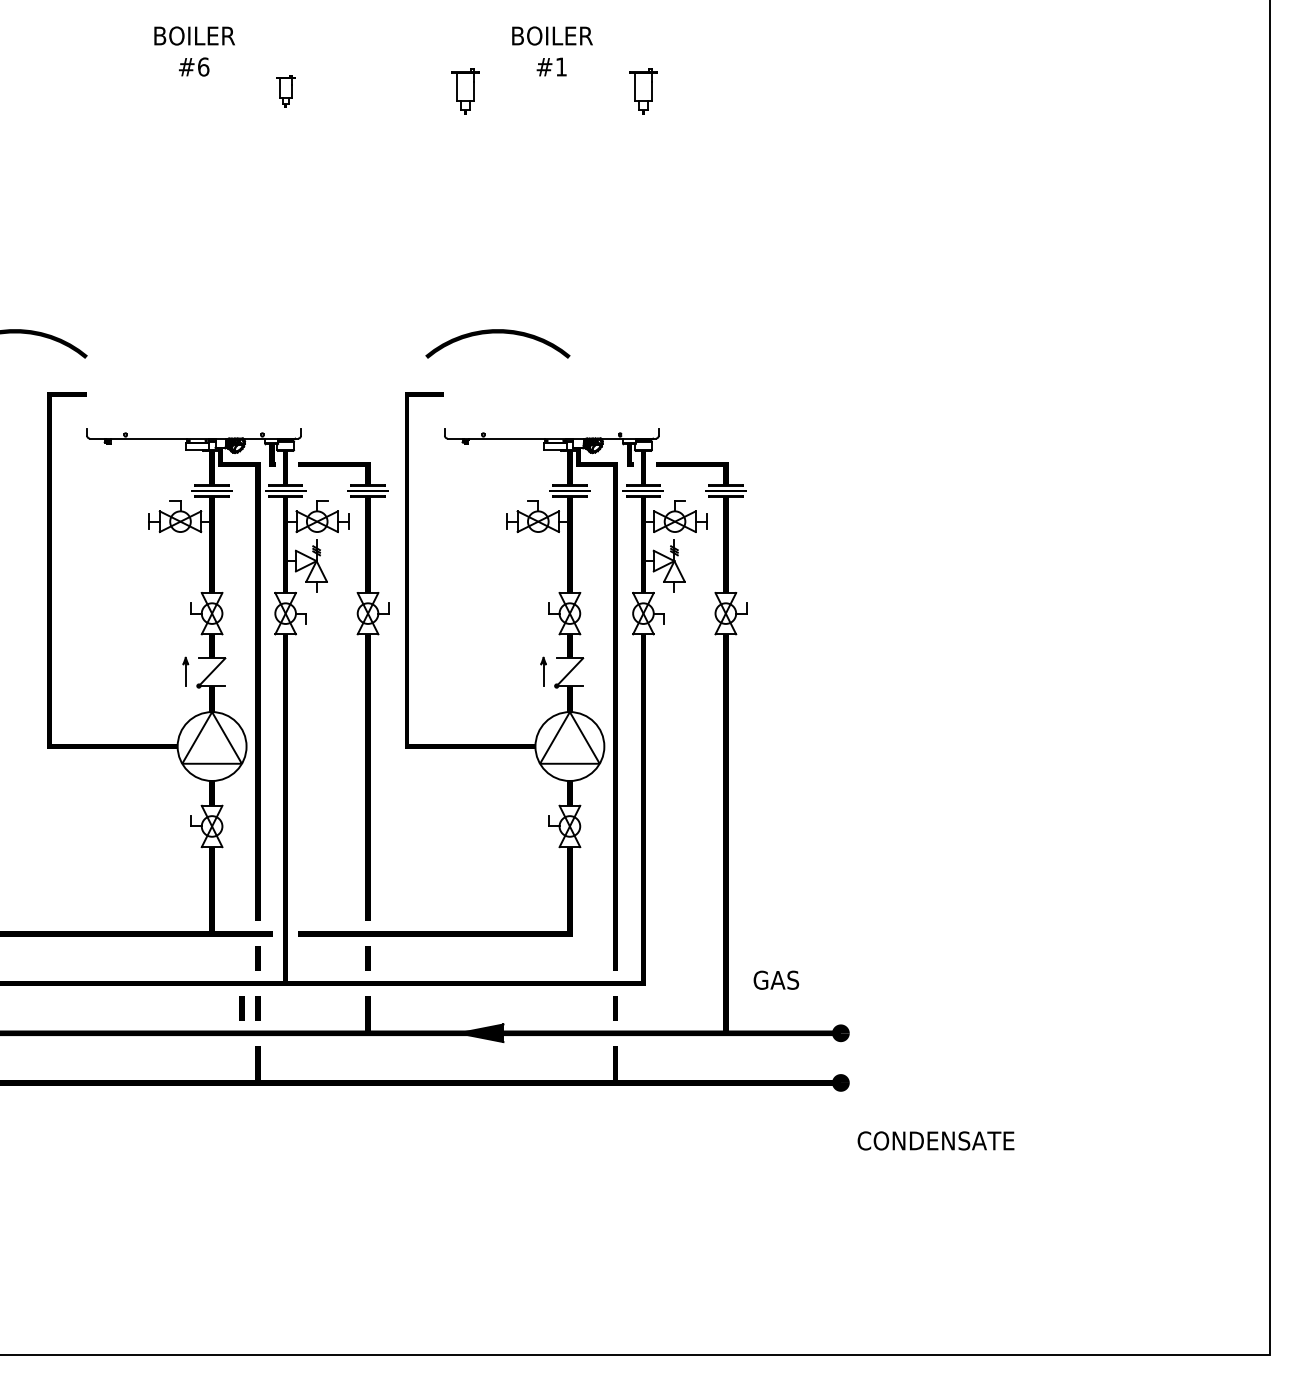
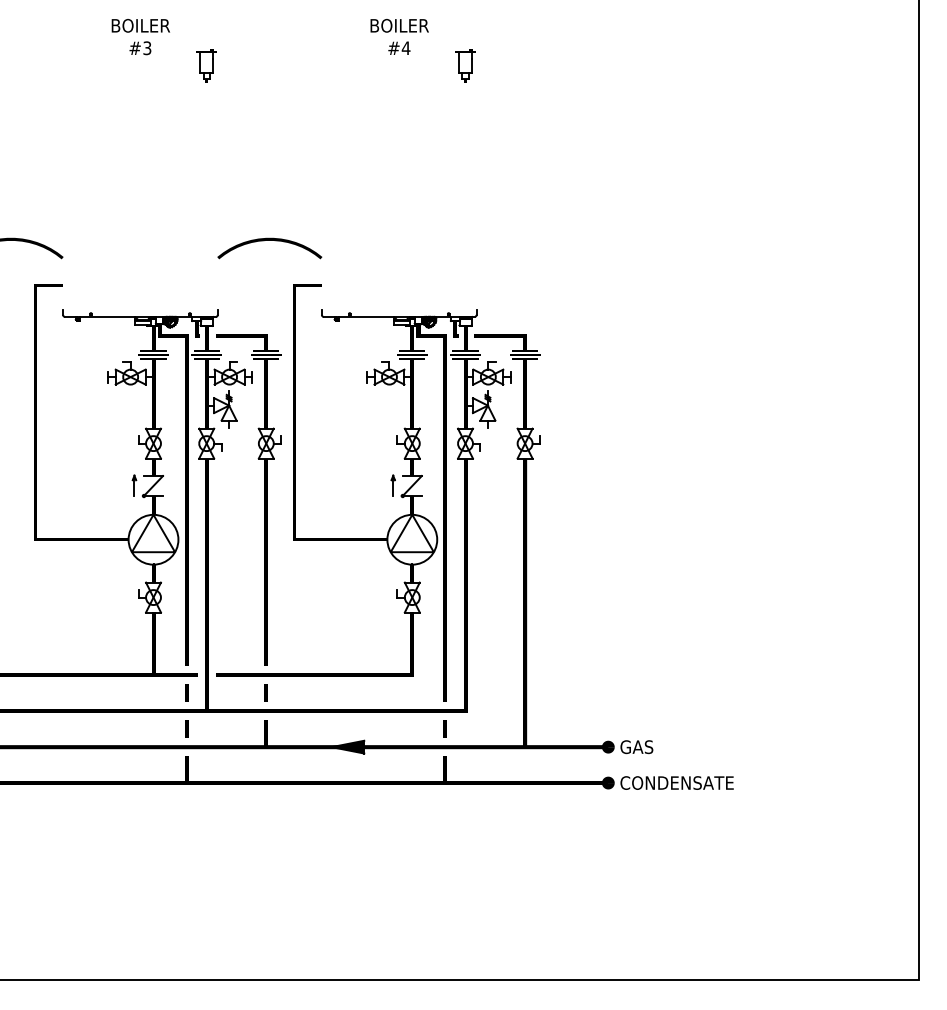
text: (203, 66) -> (147, 47), #6 -> #3
text: (561, 66) -> (406, 47), #1 -> #4
part: (285, 91) -> (206, 65), size x1.43
part: (465, 91) -> (336, 65), removed
curve: (497, 333) -> (269, 240), moved
text: (776, 979) -> (636, 746), moved
line: (241, 1008) -> (174, 729), removed
text: (935, 1140) -> (676, 782), moved

